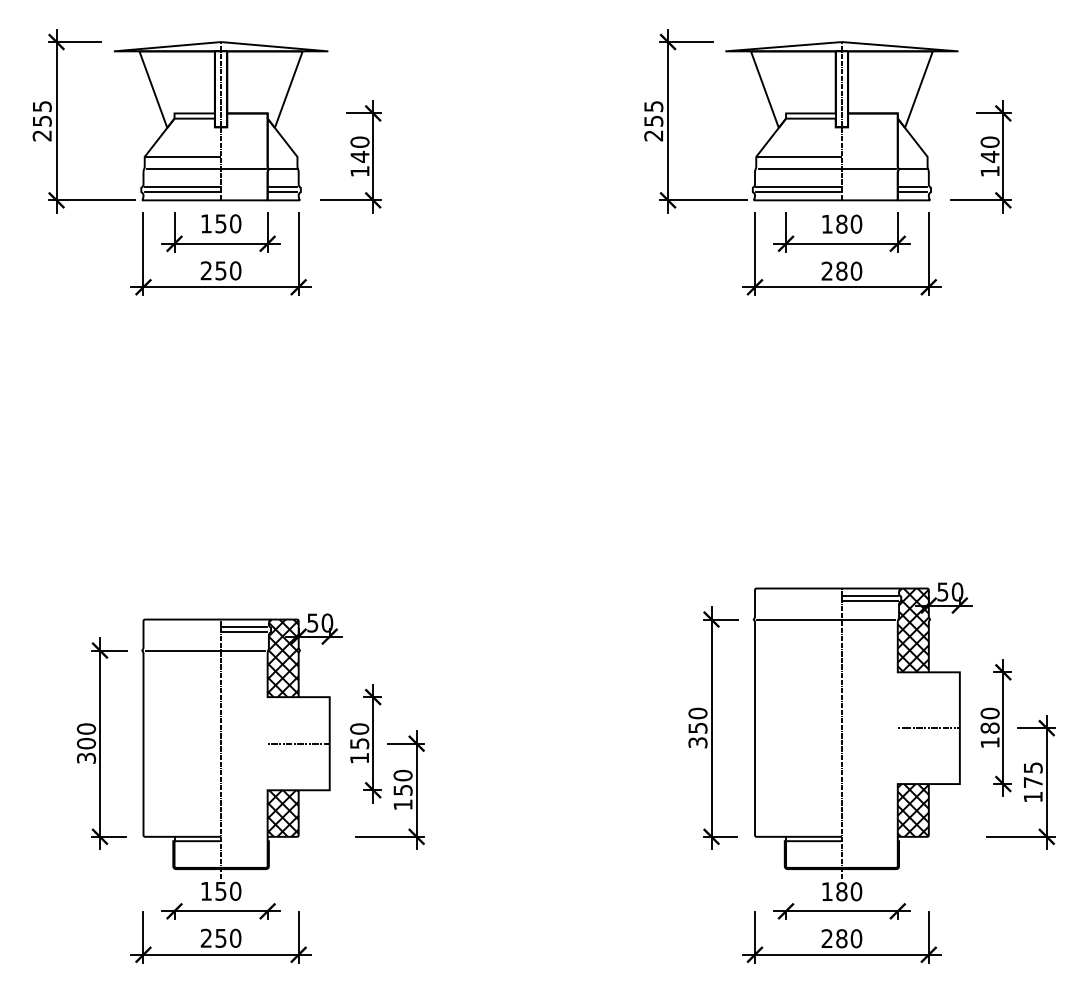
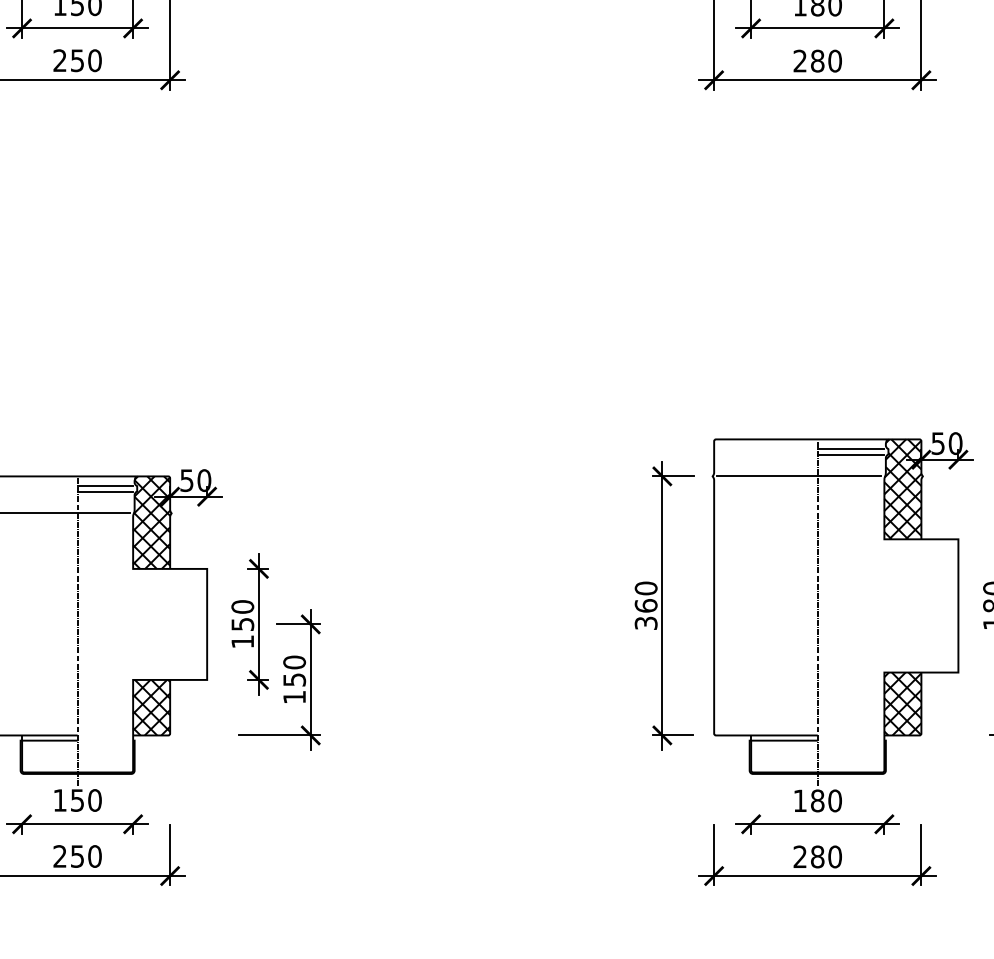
text: (697, 727) -> (645, 605), 350 -> 360
line: (928, 728) -> (920, 606), removed
line: (298, 743) -> (169, 624), removed

